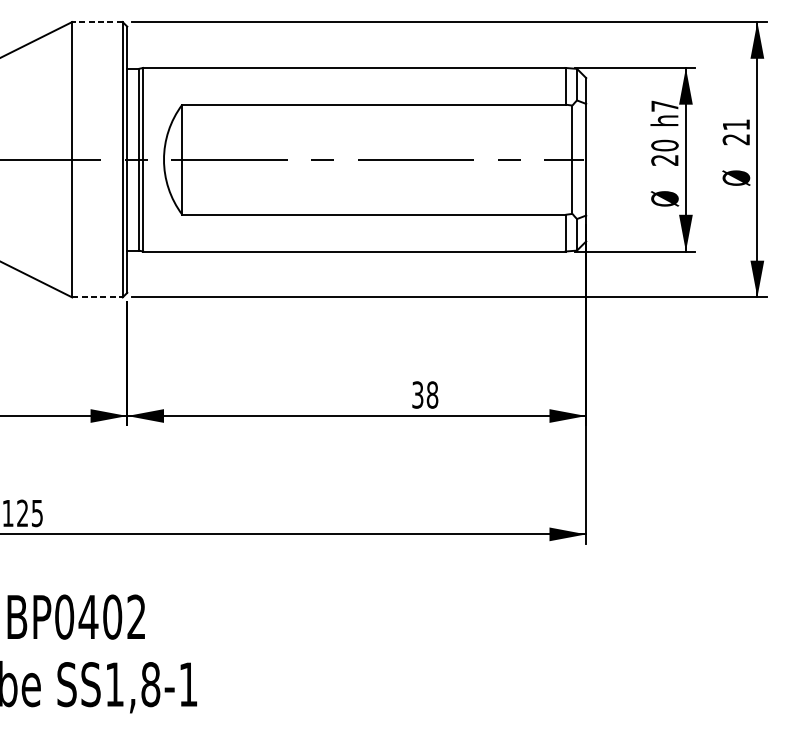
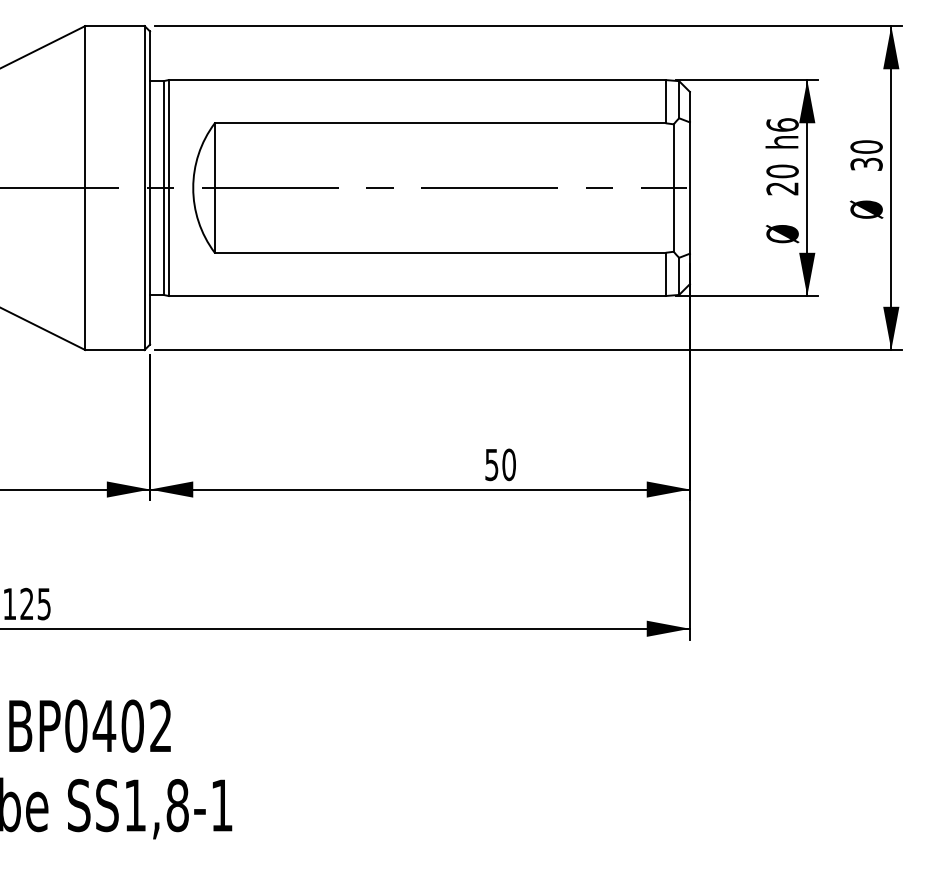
line: (97, 22) -> (114, 26), dashed -> solid
text: (664, 105) -> (782, 124), h7 -> h6
text: (736, 132) -> (866, 155), 21 -> 30
line: (97, 297) -> (114, 350), dashed -> solid
text: (425, 394) -> (500, 464), 38 -> 50

